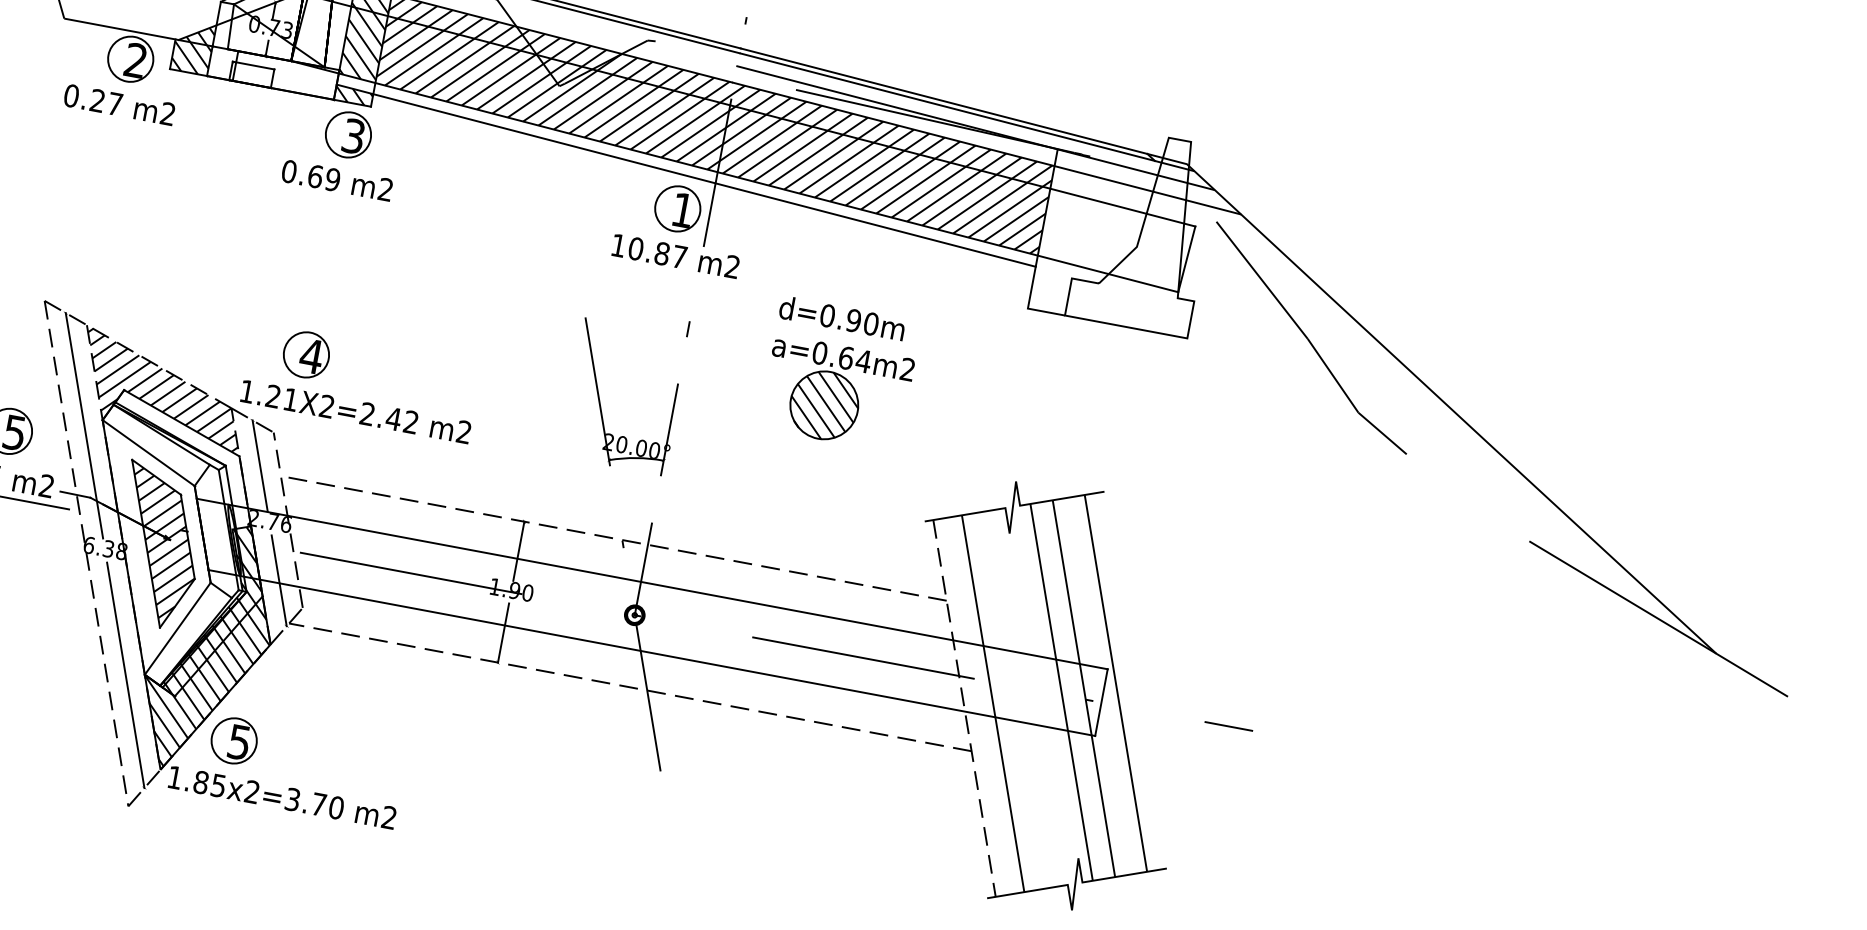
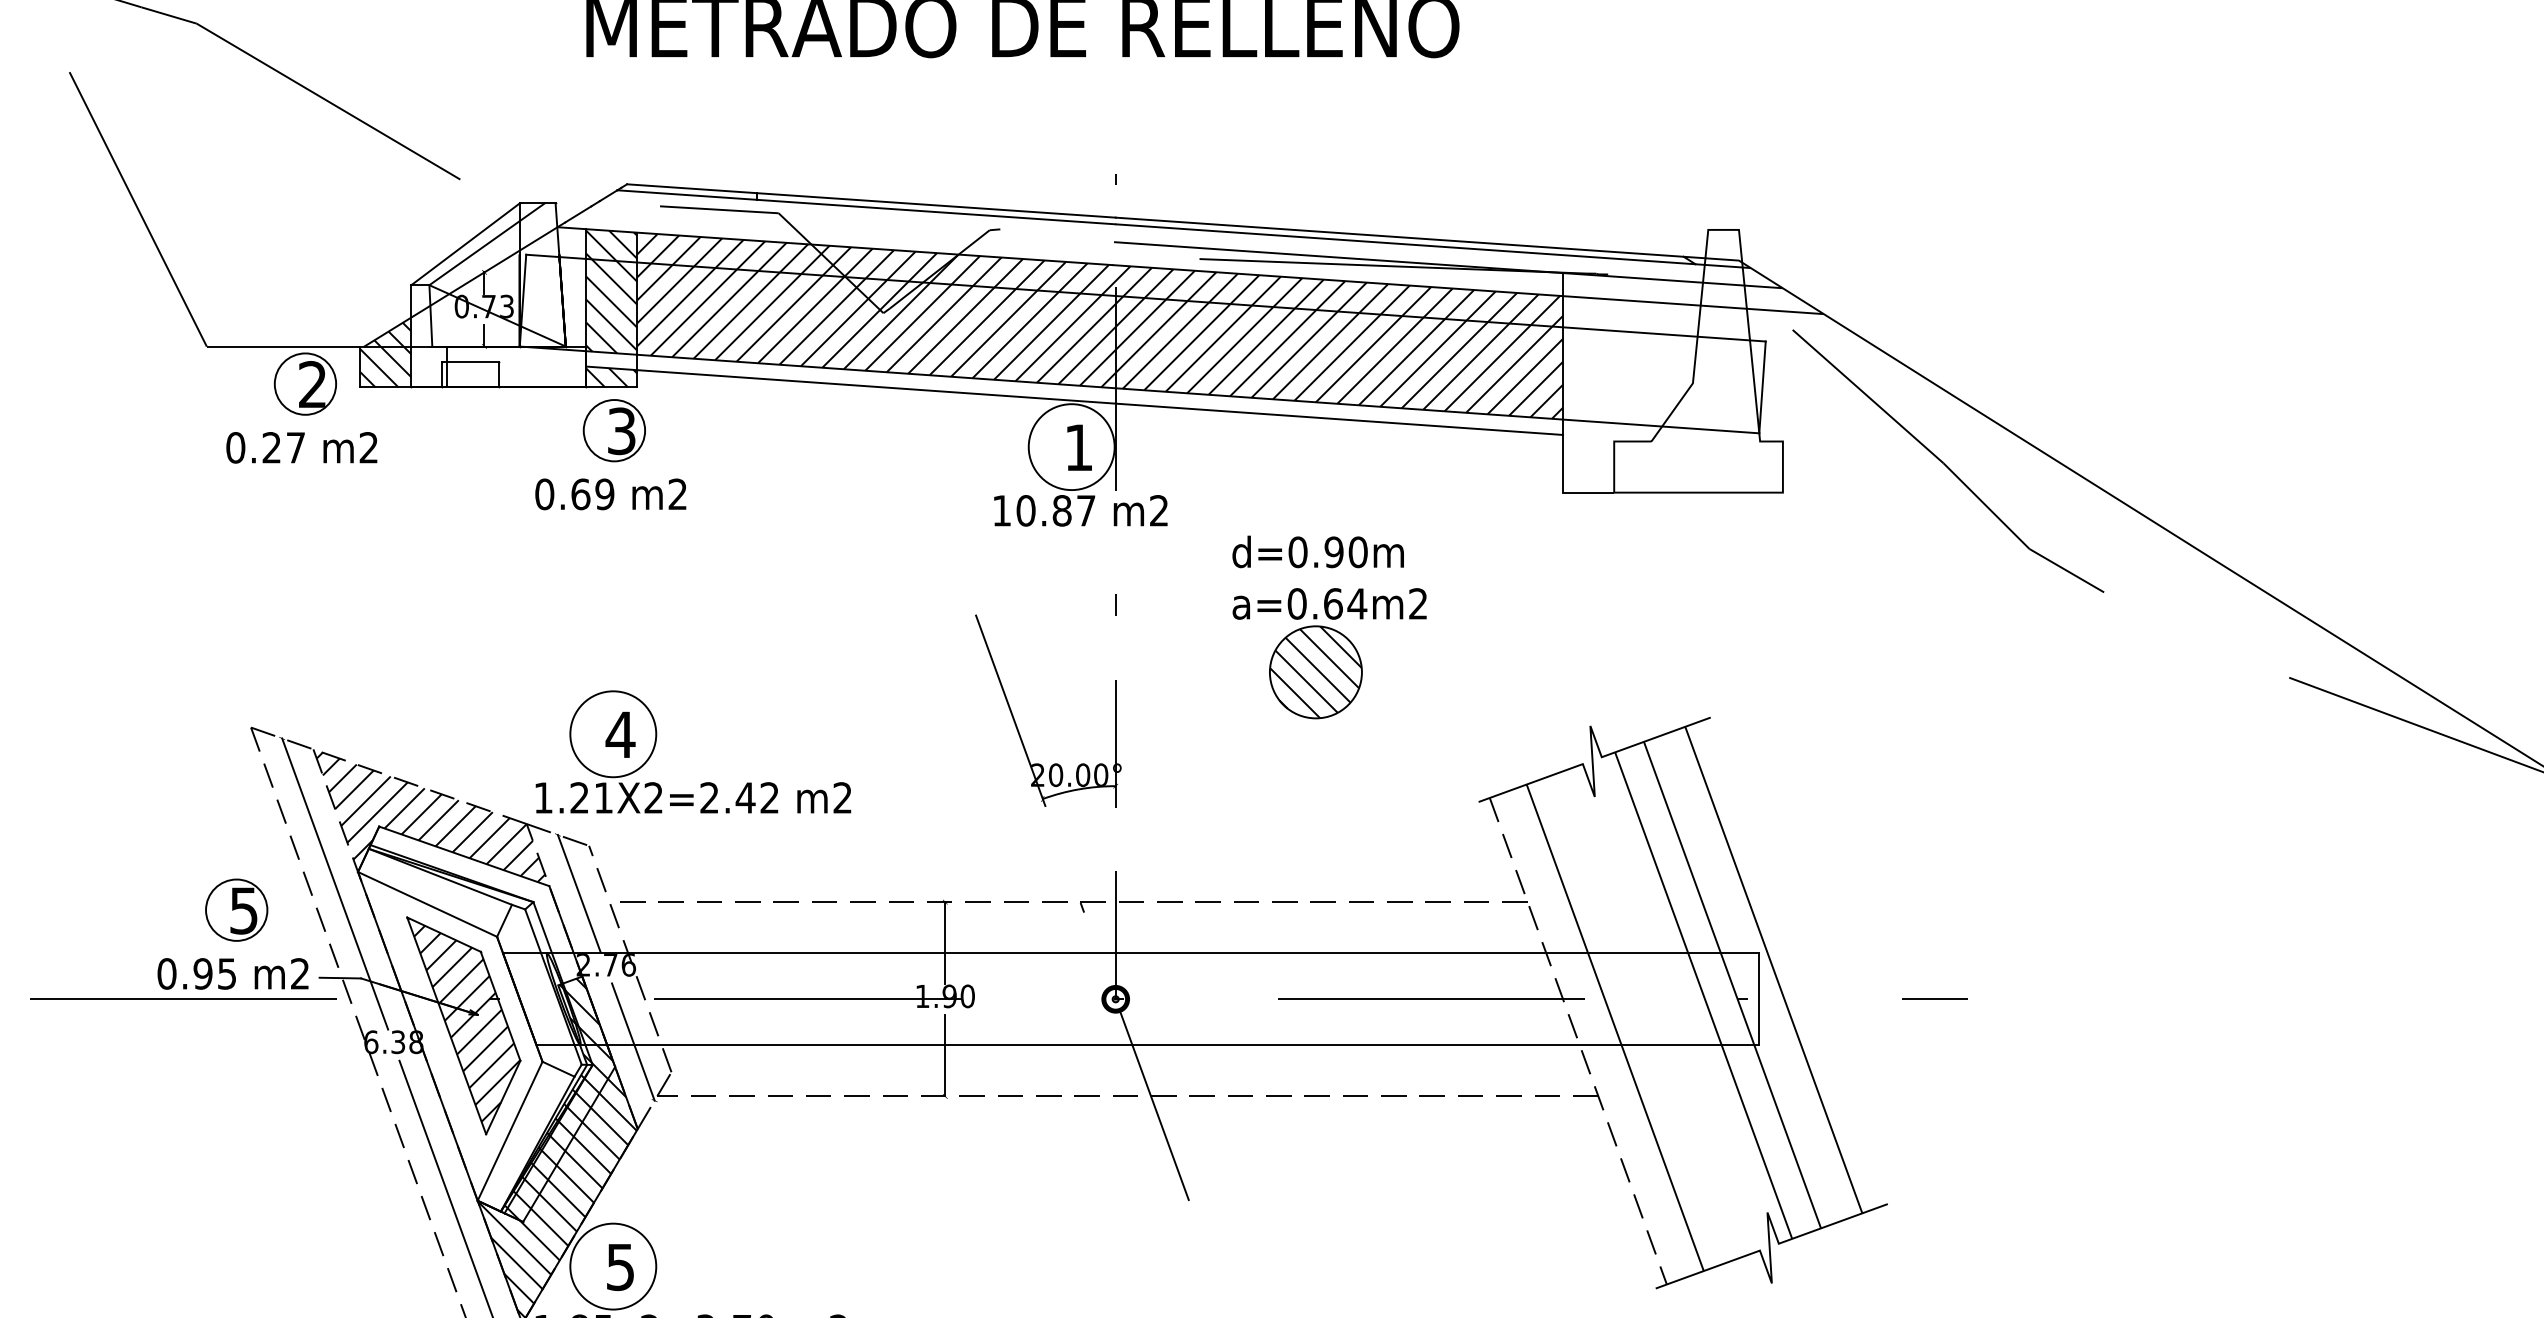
circle: (677, 208) -> (1071, 446), size x1.4
circle: (305, 354) -> (612, 733), size x1.4
circle: (233, 740) -> (612, 1266), size x1.4

